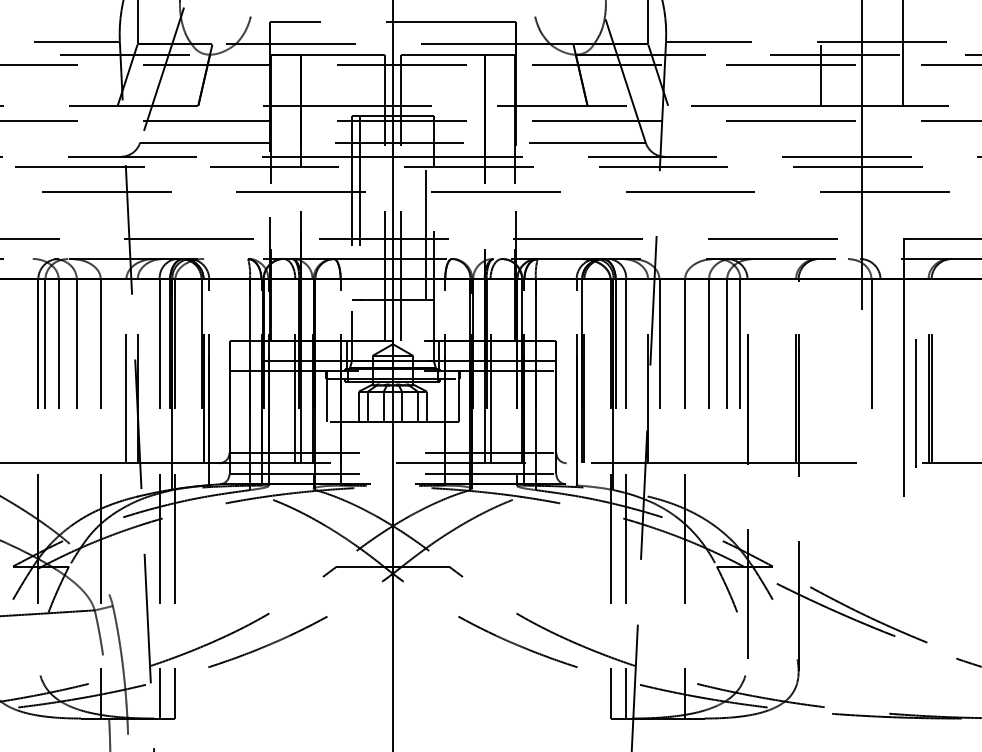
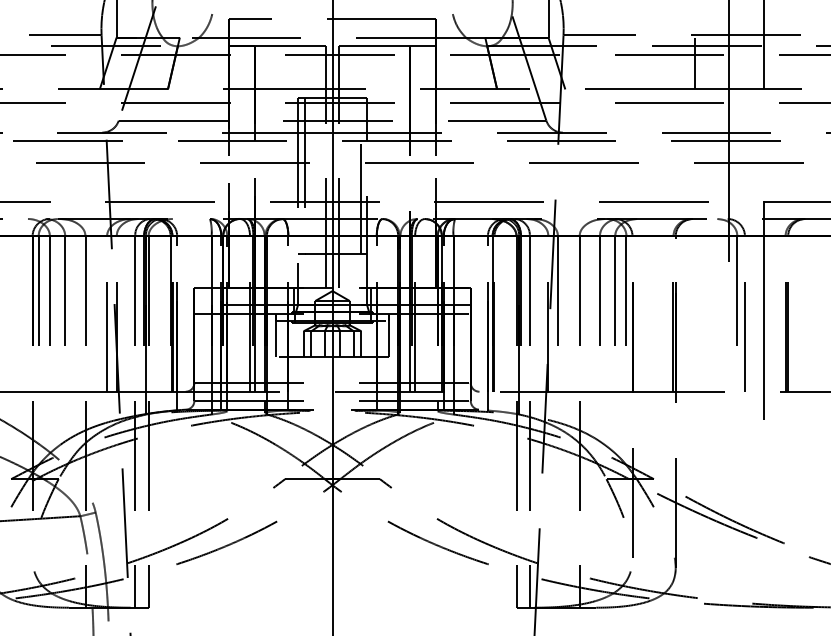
line: (915, 403) -> (744, 337), moved

